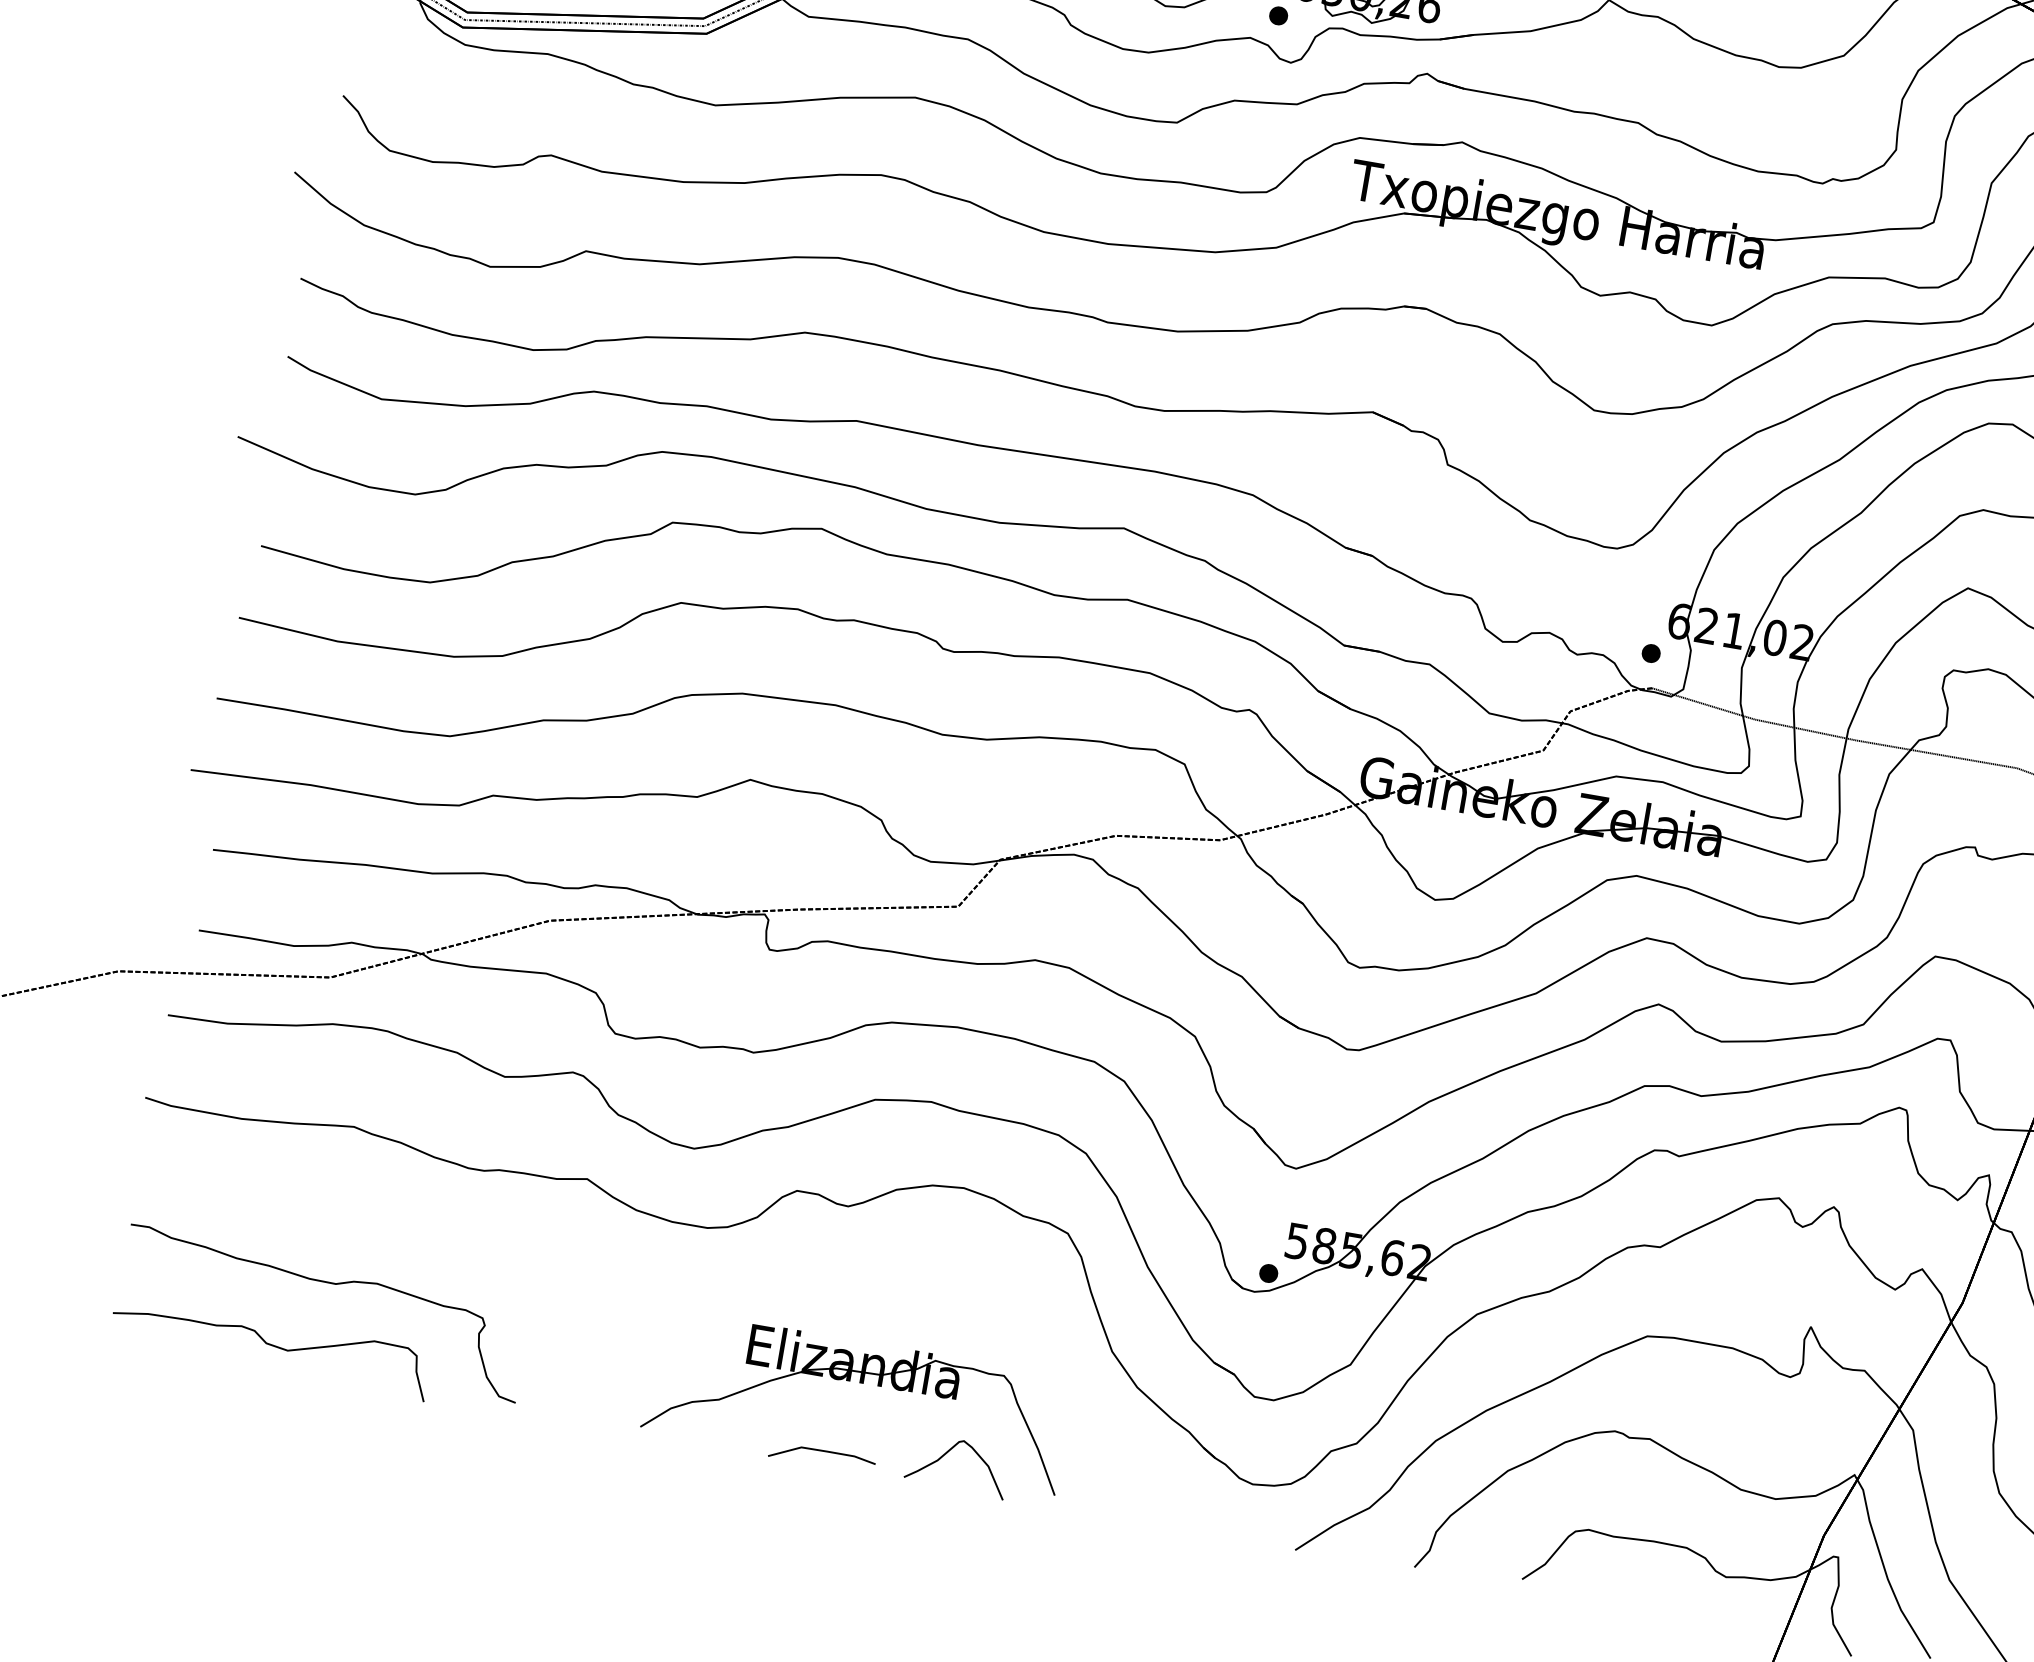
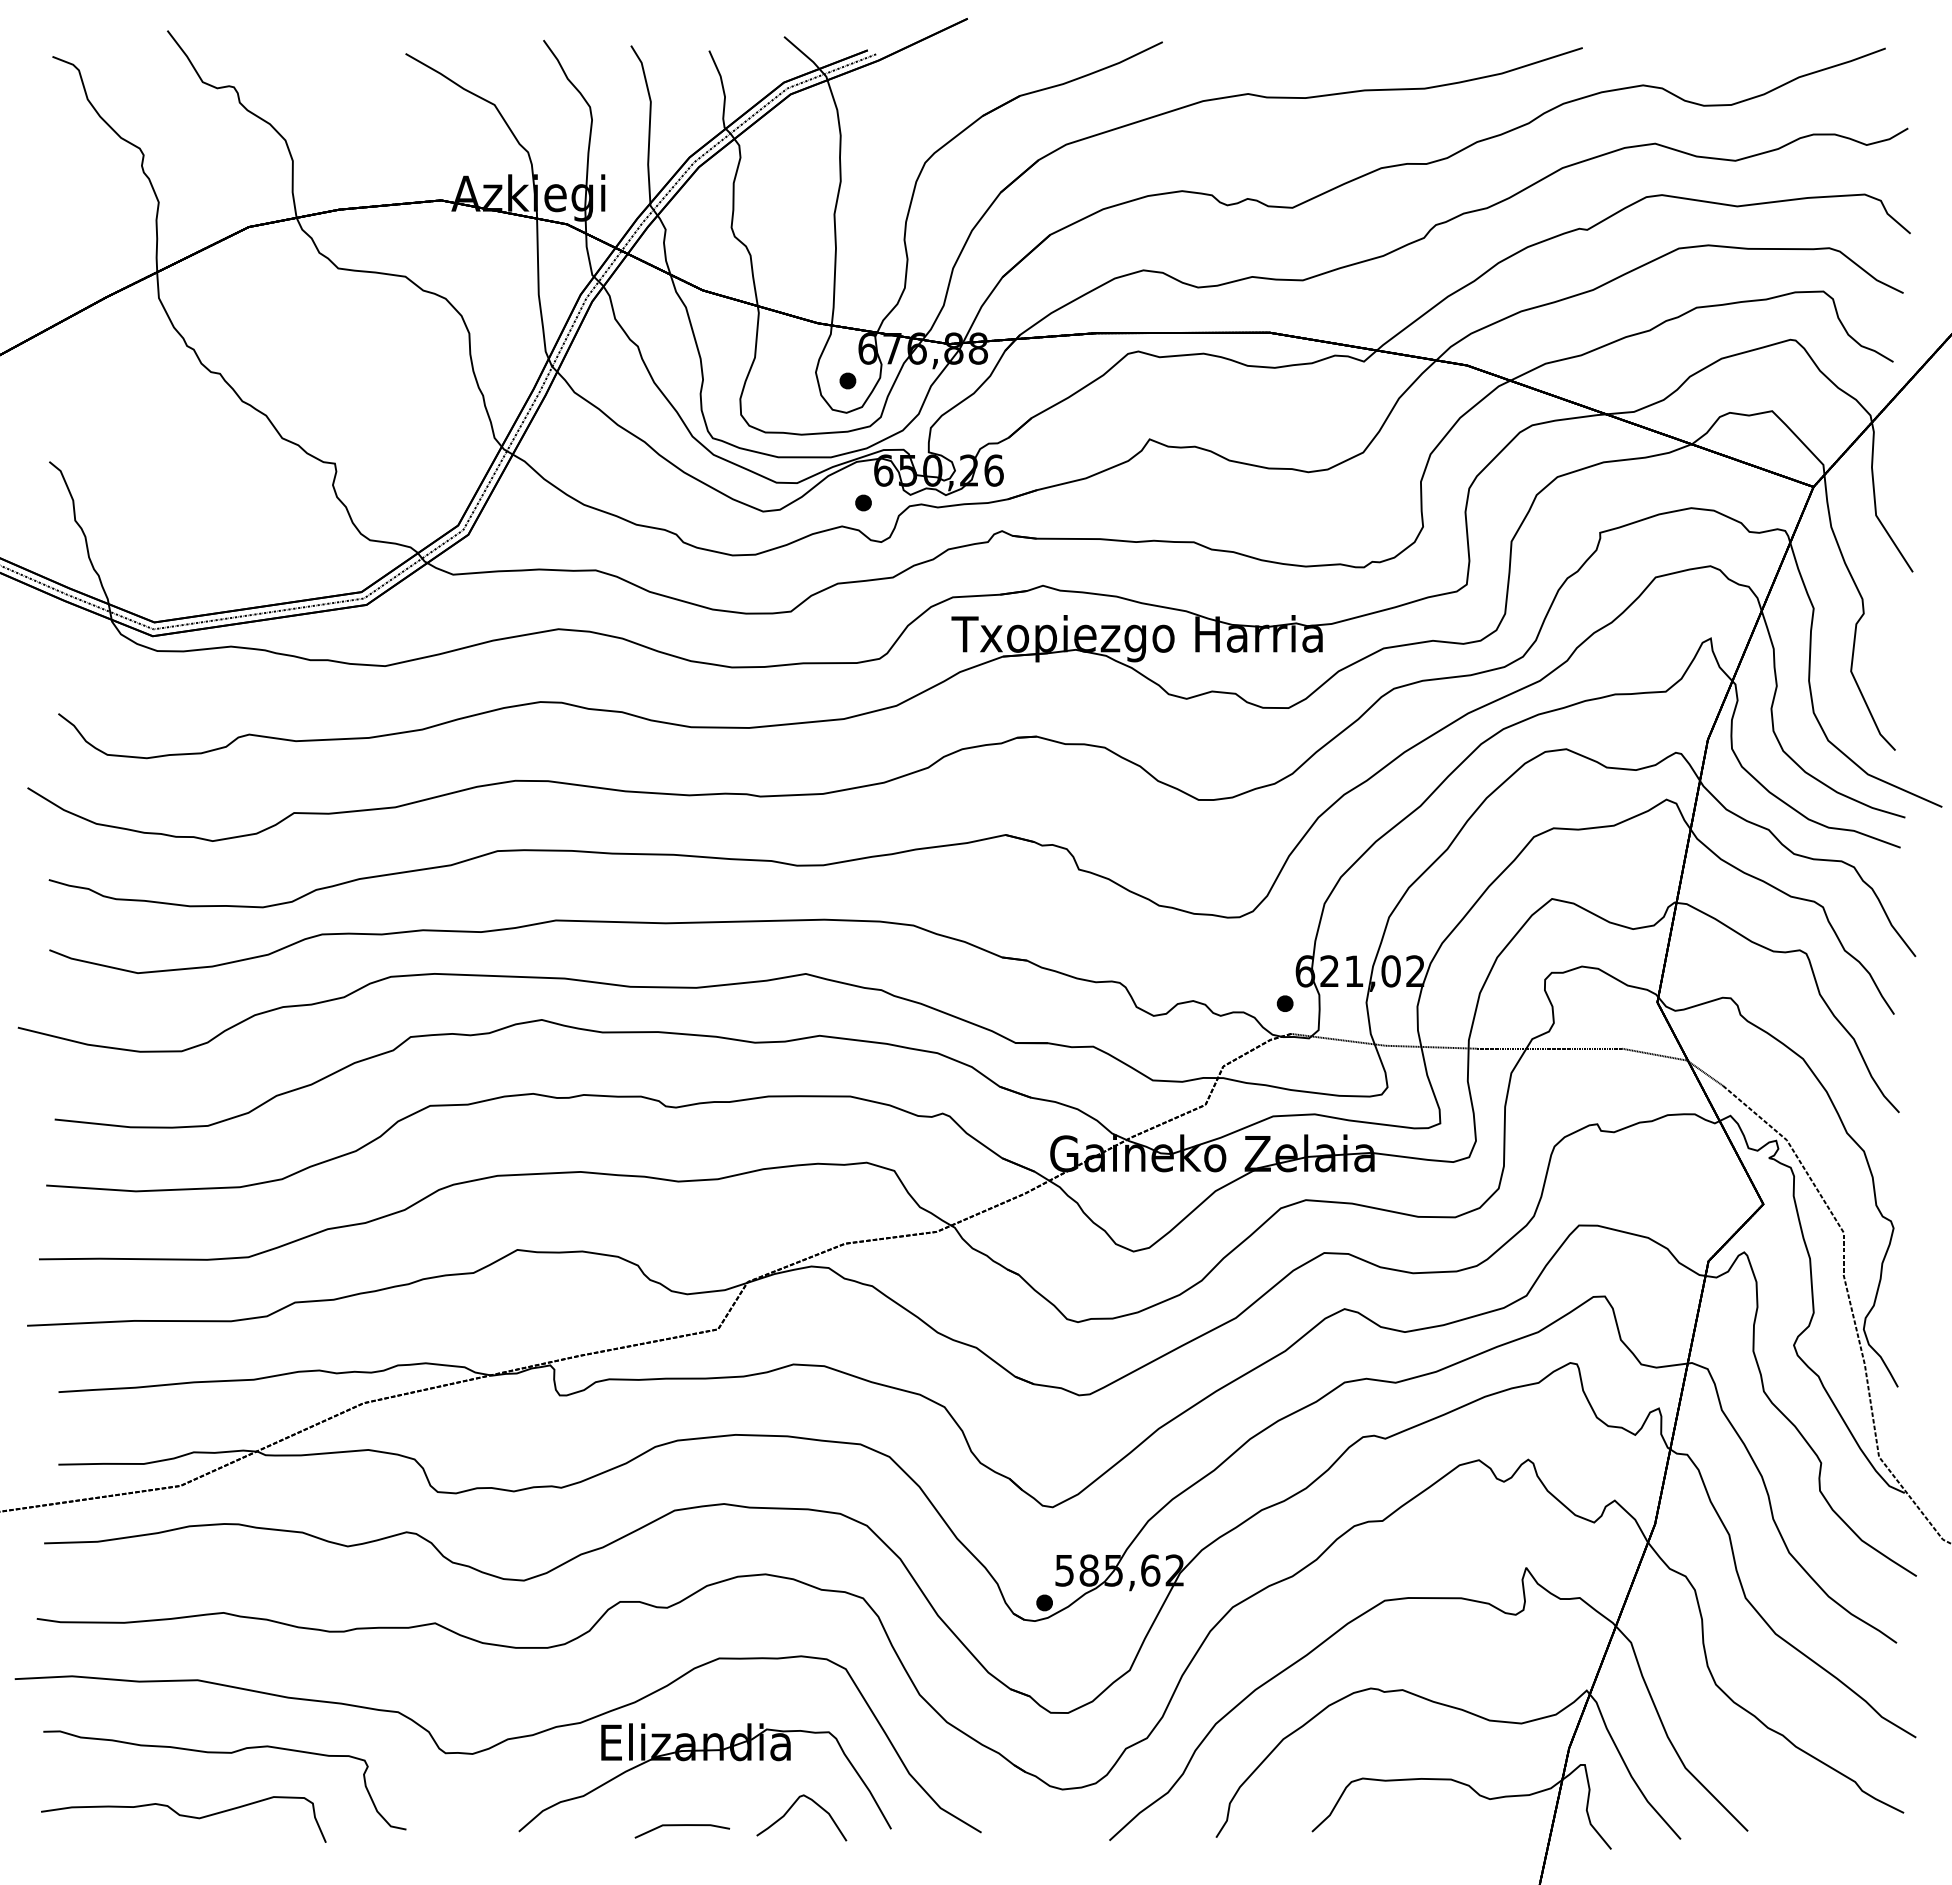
part: (633, 1325) -> (497, 1744), added

